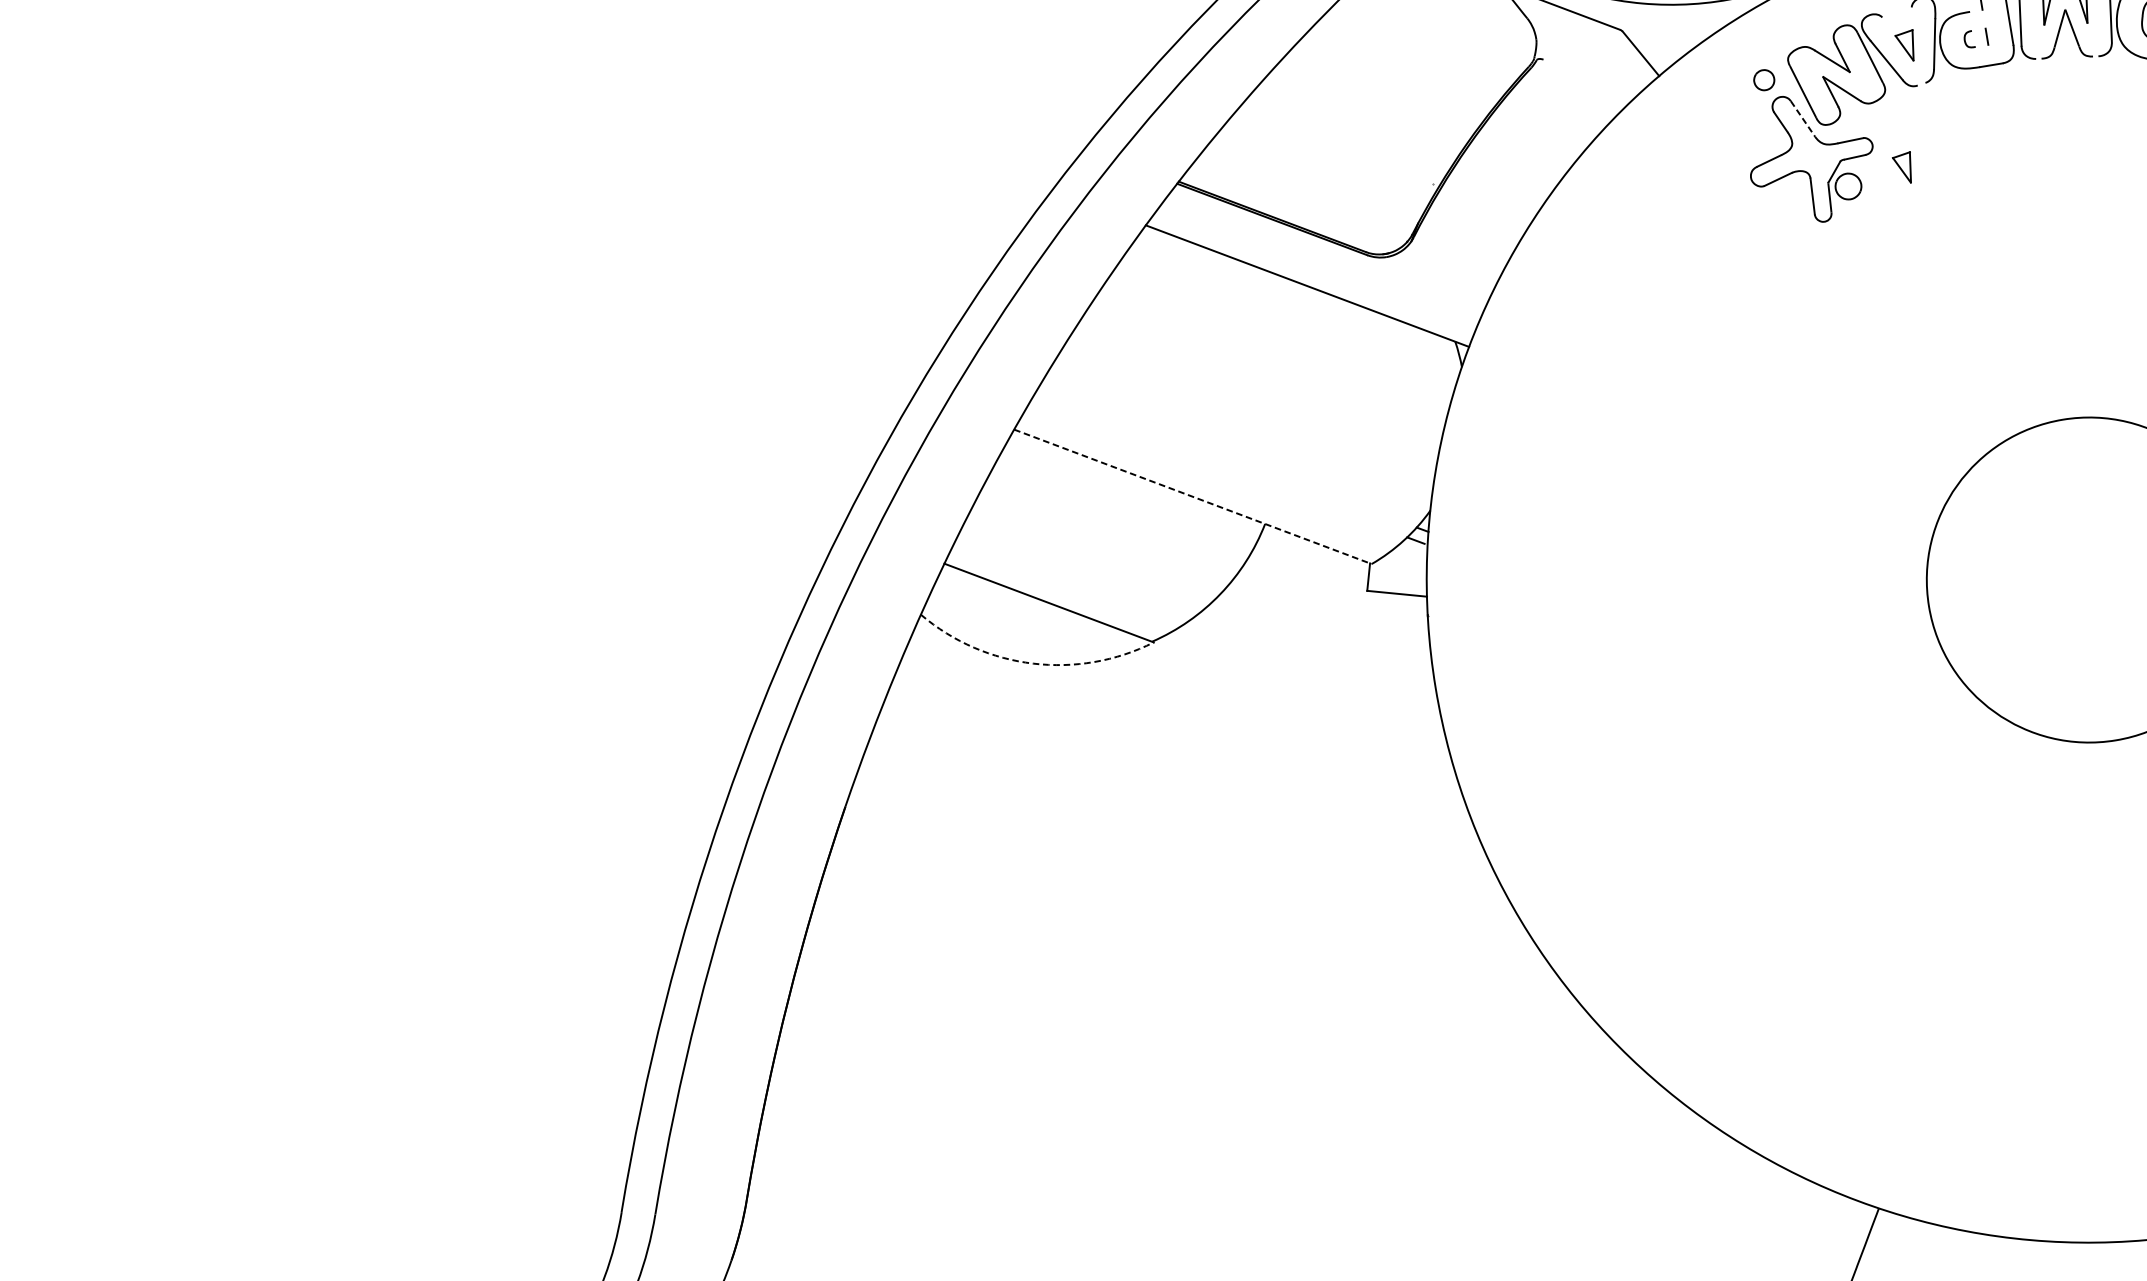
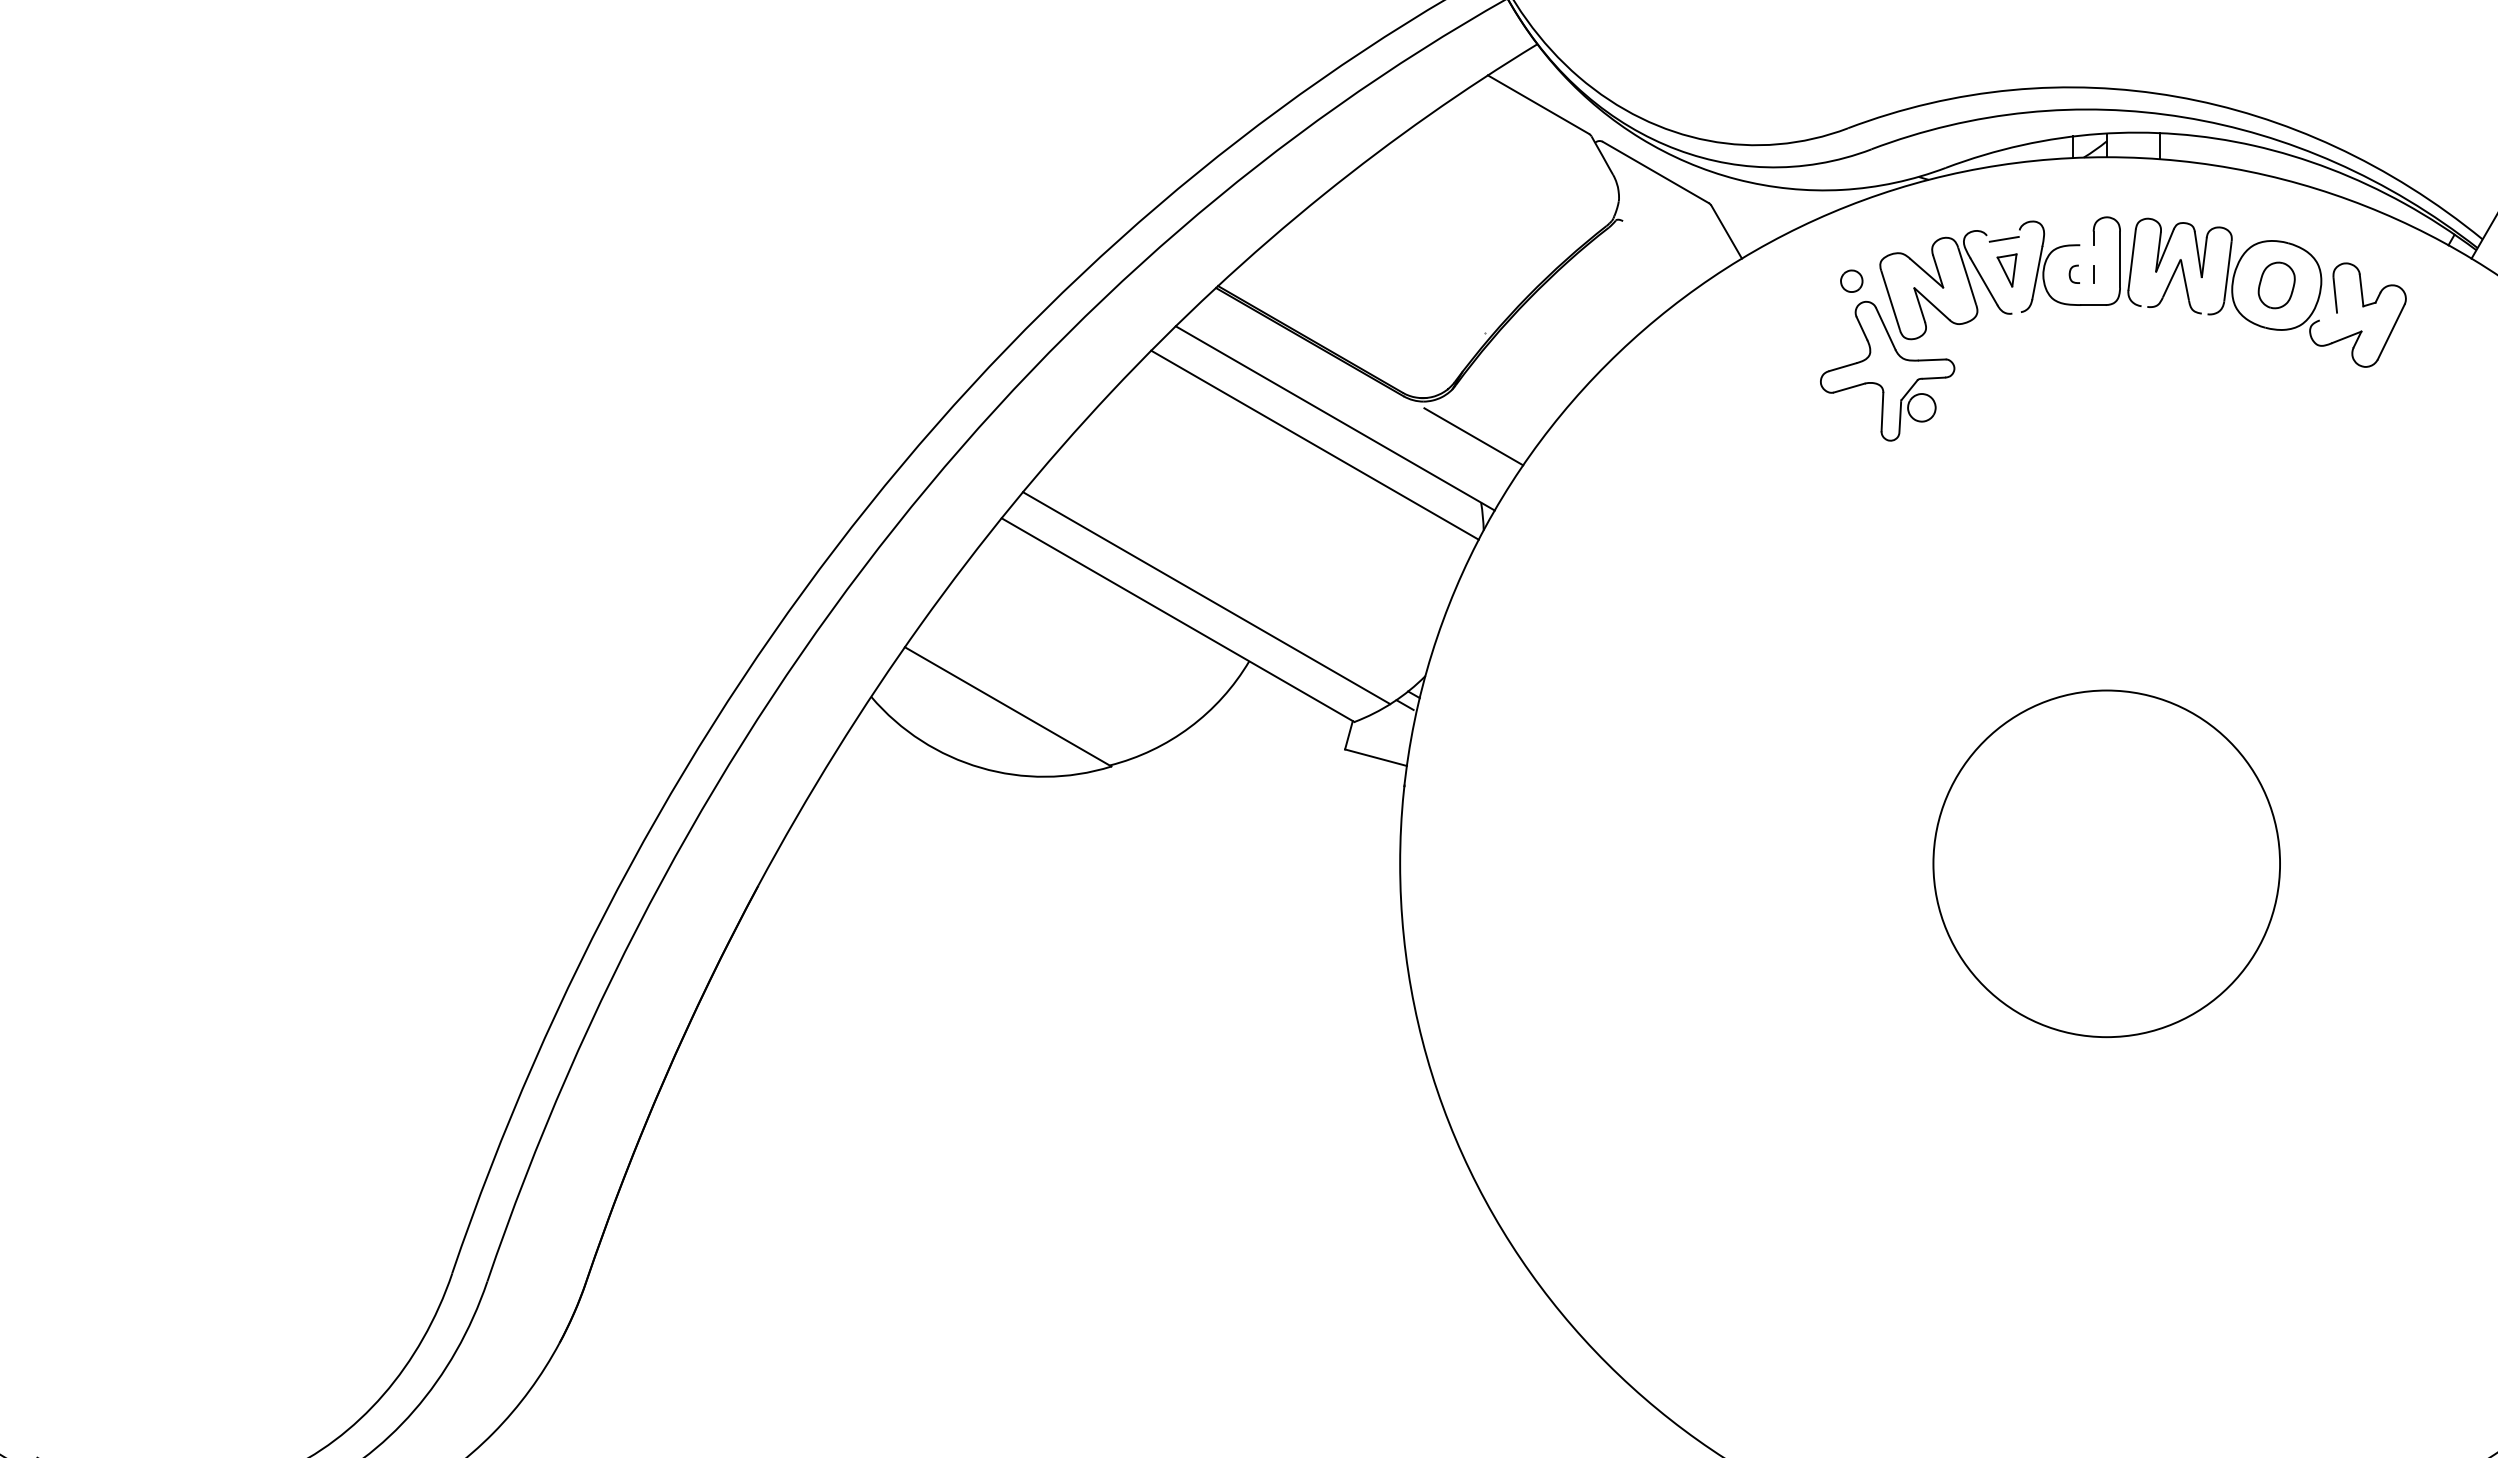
line: (1898, 17) -> (2003, 238), added
line: (1802, 118) -> (1885, 328), dashed -> solid
part: (1903, 168) -> (1982, 398), removed
line: (1438, 281) -> (1473, 436), added
line: (1292, 313) -> (1314, 444), added
line: (1215, 472) -> (1206, 598), added
line: (1193, 497) -> (1178, 620), dashed -> solid
arc: (1032, 663) -> (980, 767), dashed -> solid

